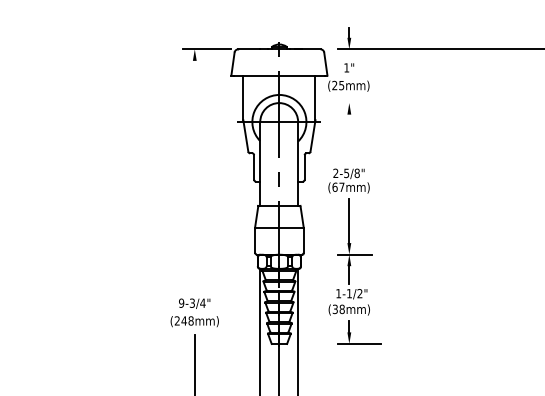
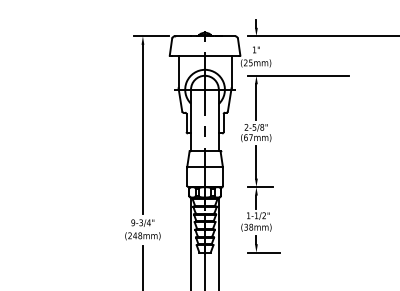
line: (405, 102) -> (297, 75), added
line: (349, 139) -> (256, 102), added
line: (194, 174) -> (142, 128), added

